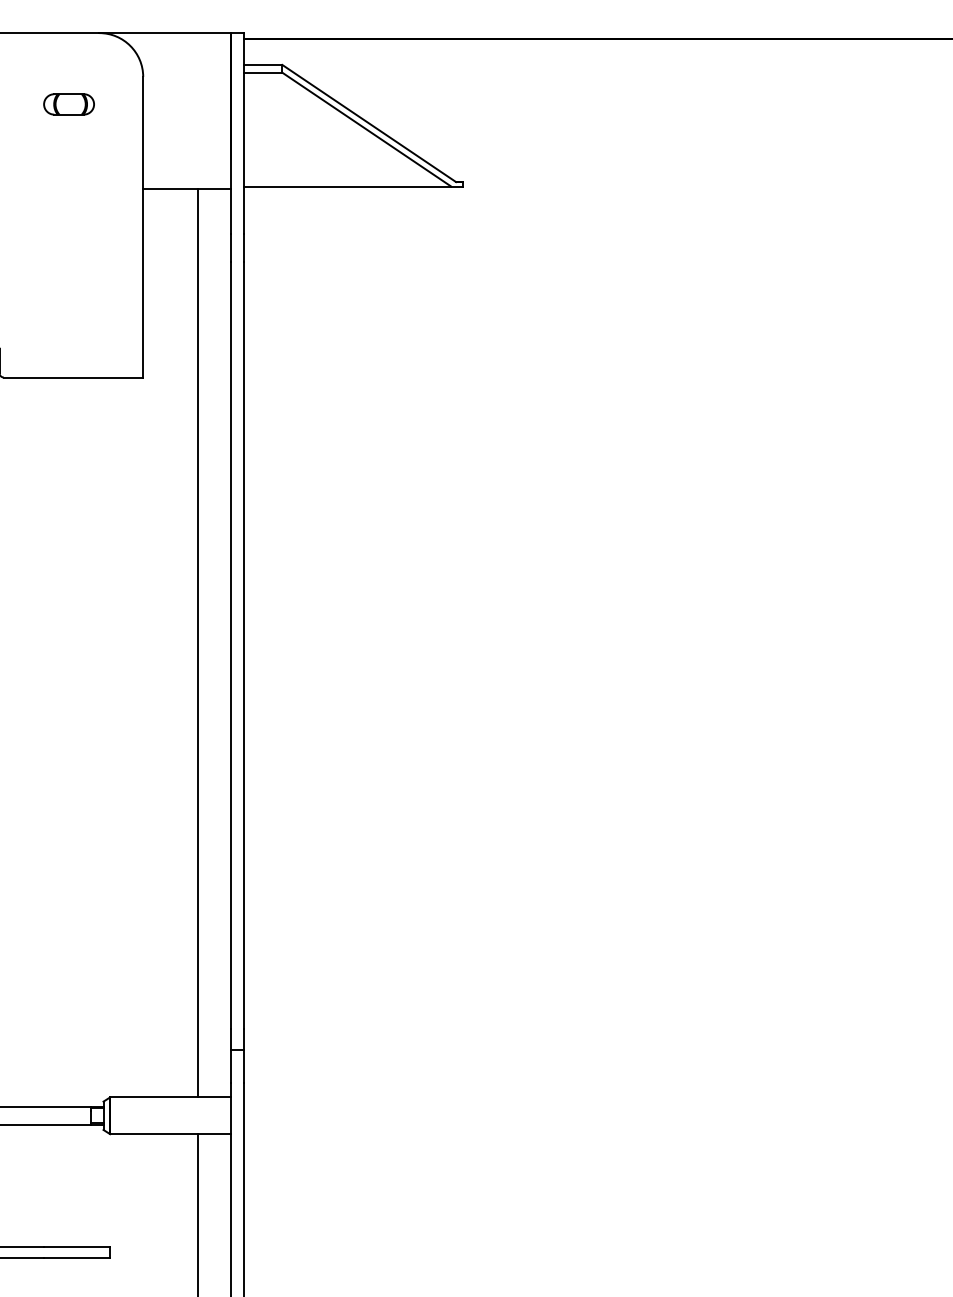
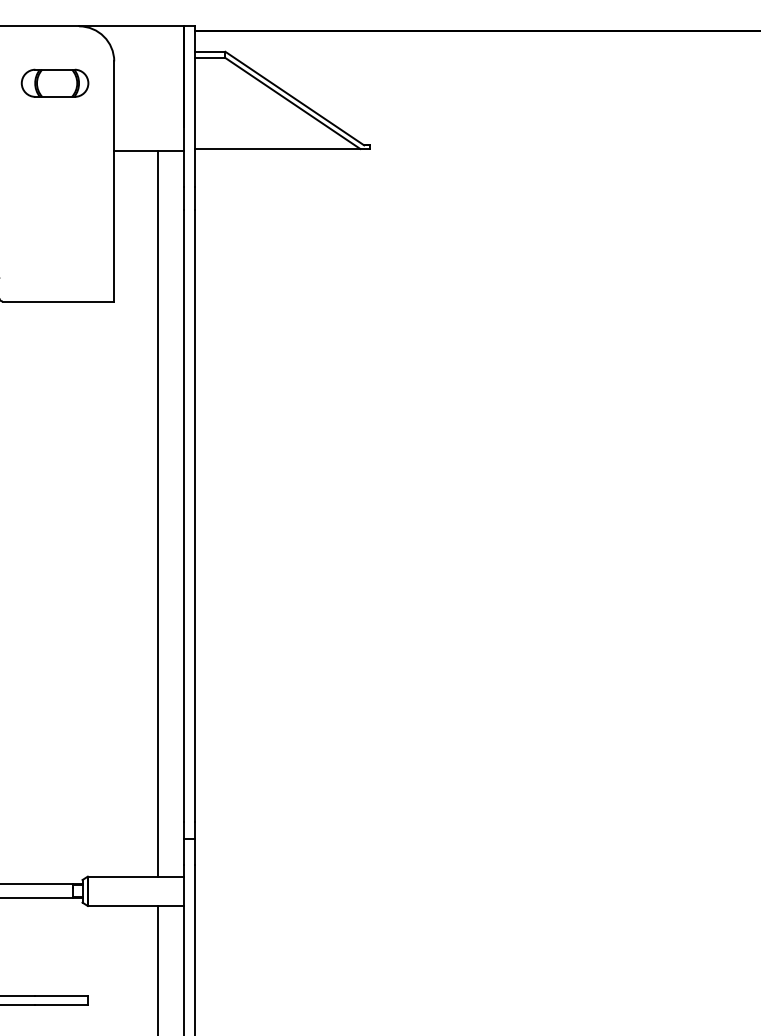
part: (68, 104) -> (54, 83), size x1.67

